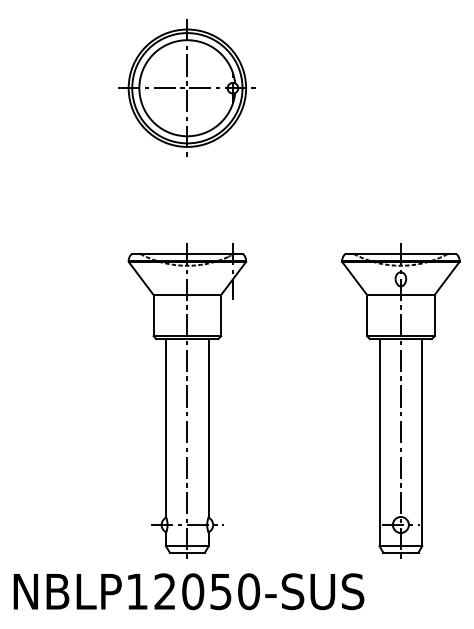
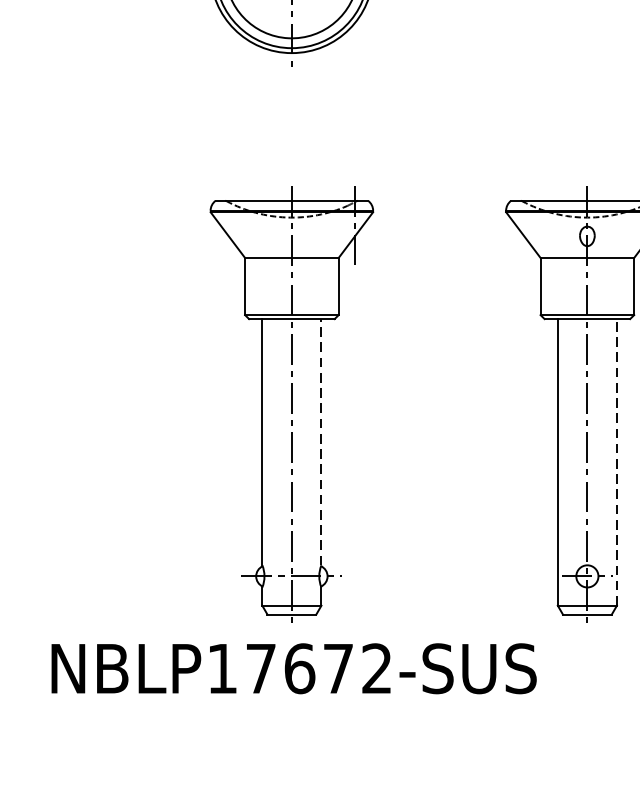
line: (208, 428) -> (321, 442), solid -> dashed
line: (422, 442) -> (617, 462), solid -> dashed
text: (207, 591) -> (319, 668), NBLP12050-SUS -> NBLP17672-SUS

